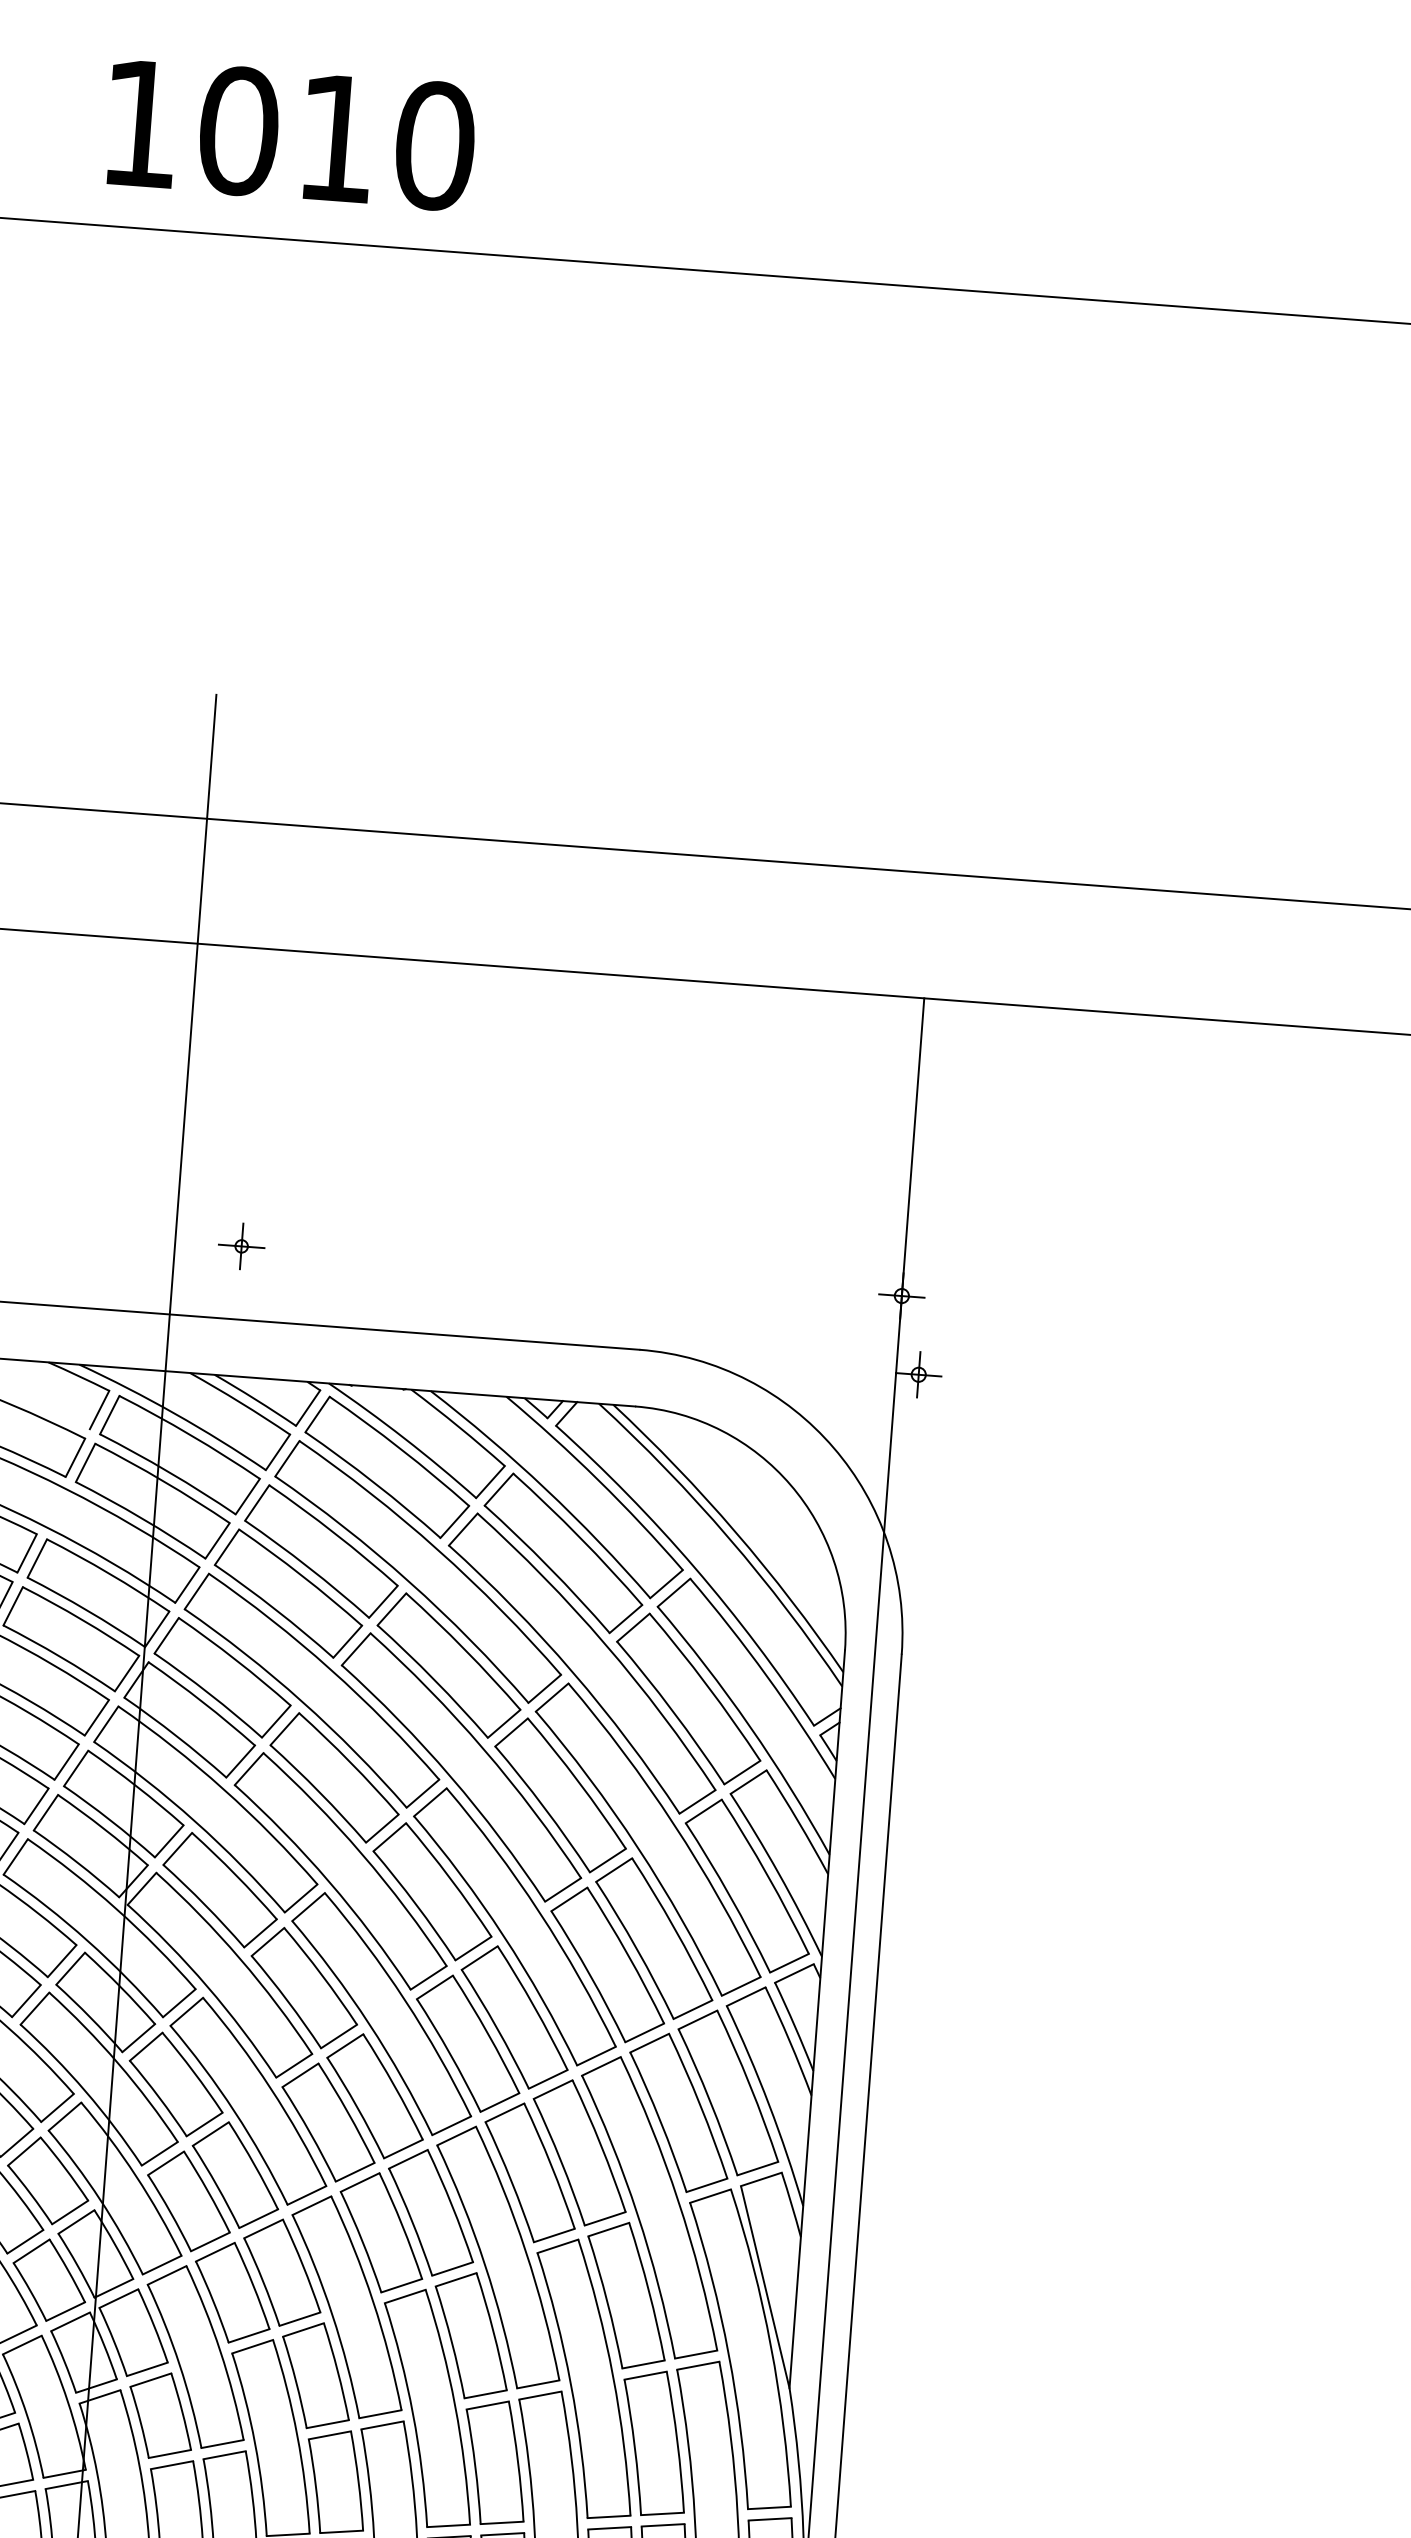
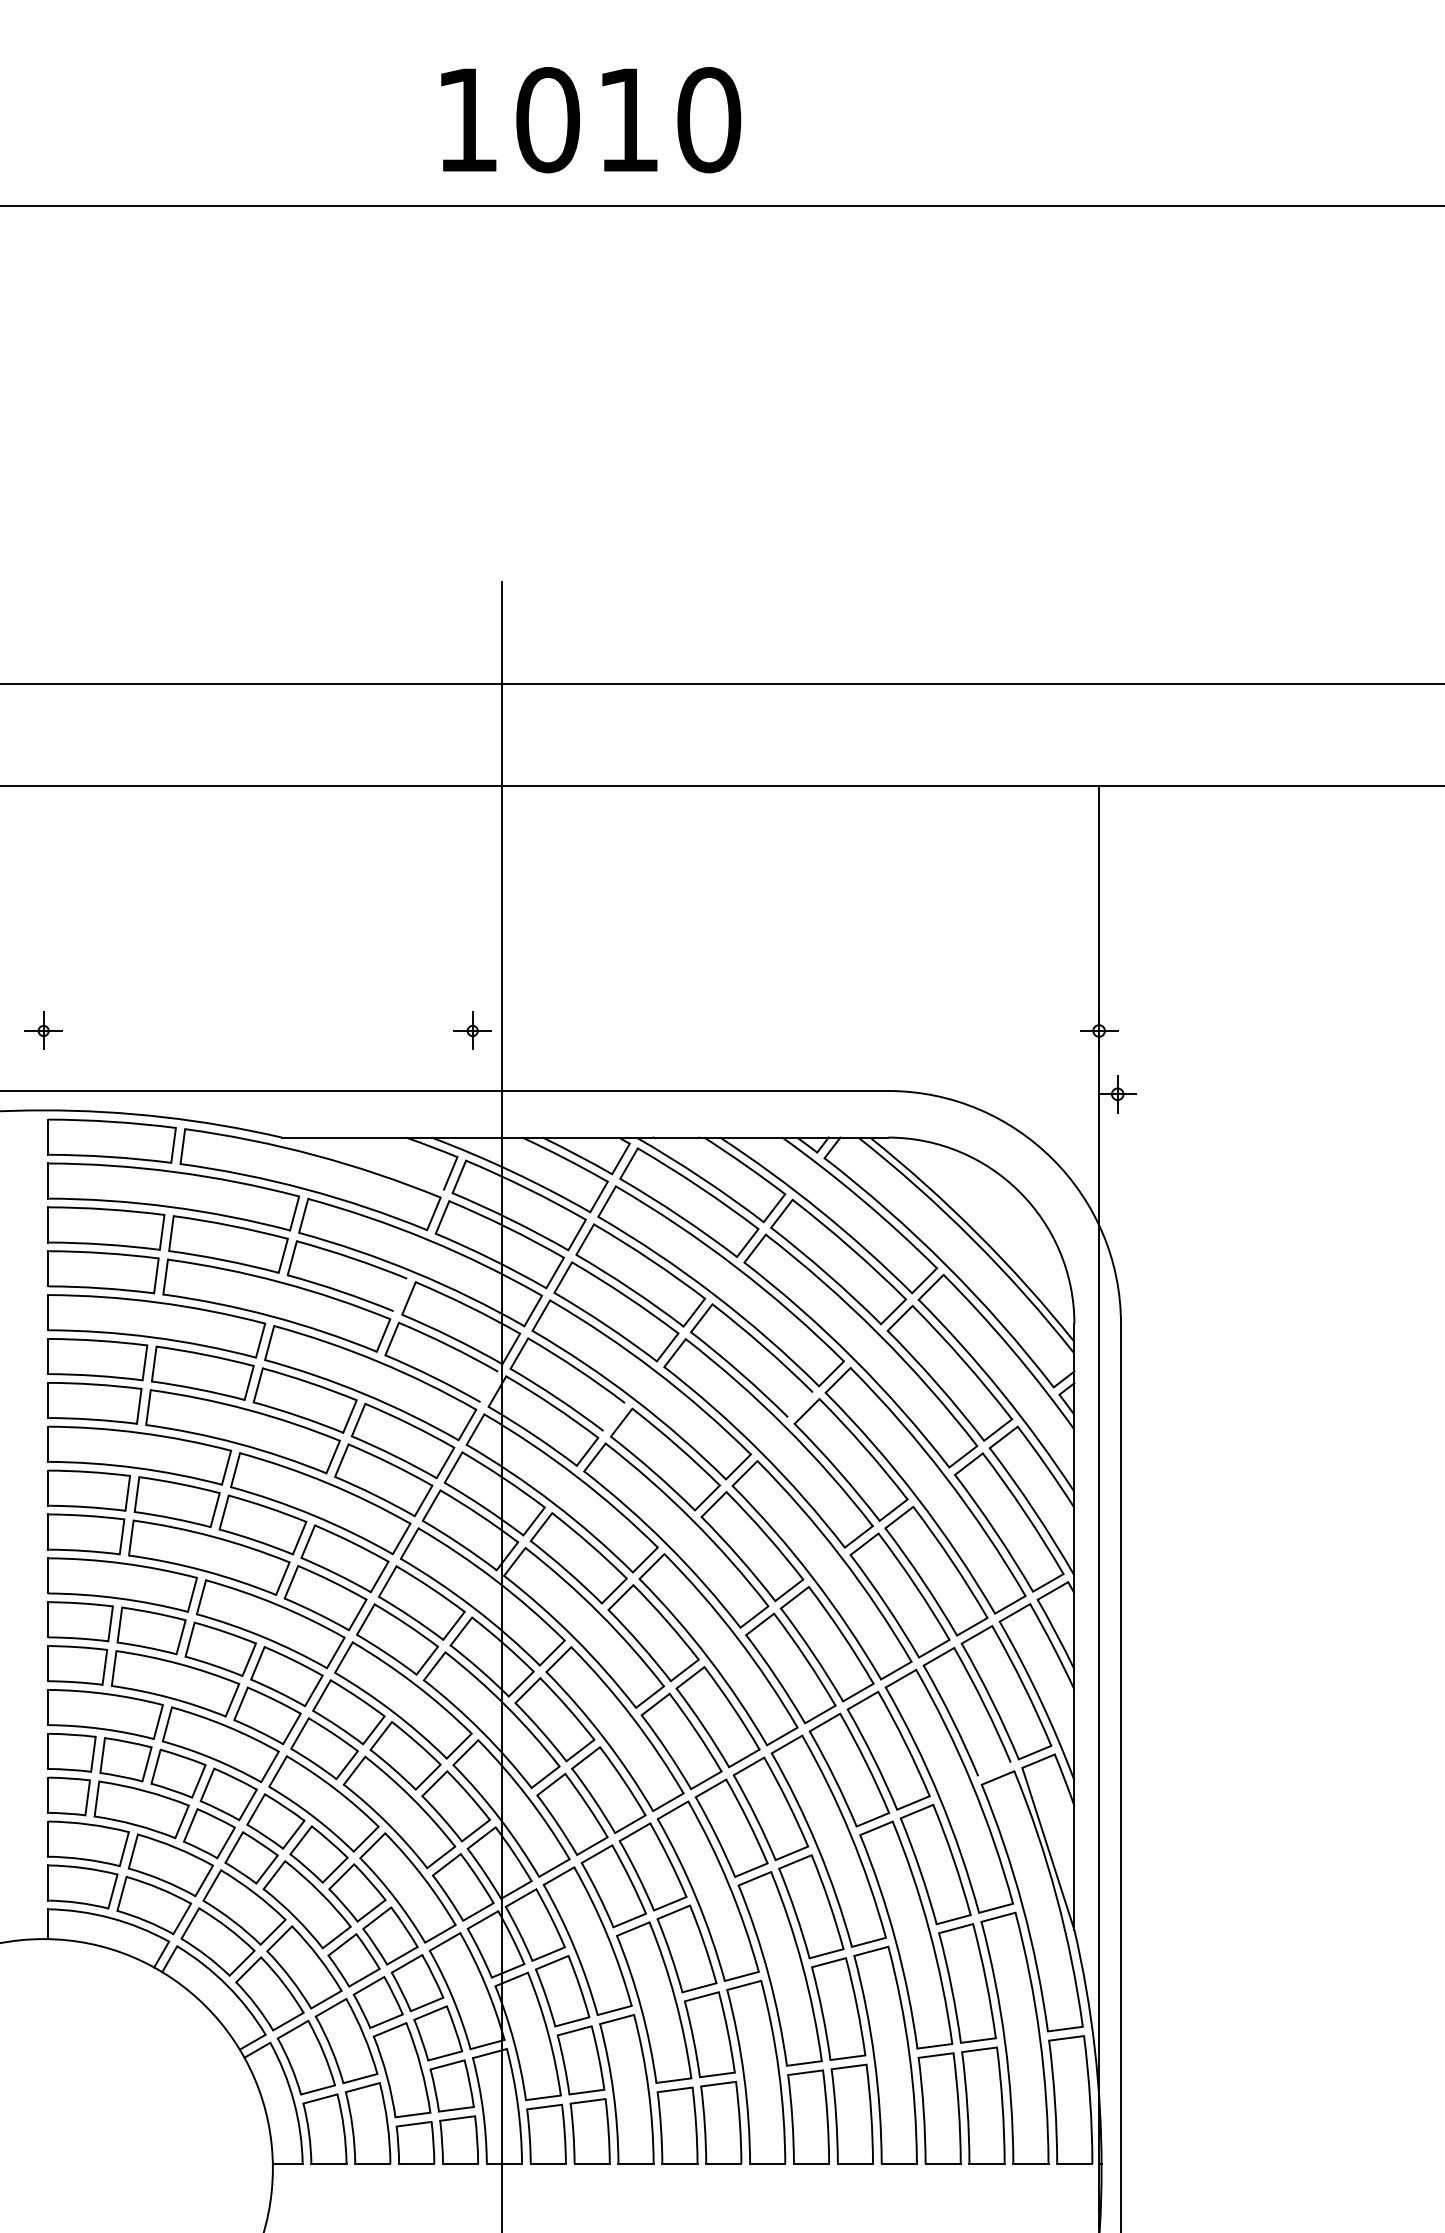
text: (291, 135) -> (591, 120), moved
part: (241, 1245) -> (472, 1030), moved
line: (27, 1552) -> (400, 1294), removed
line: (127, 1673) -> (489, 1386), removed
line: (275, 1720) -> (613, 1416), removed
line: (504, 1723) -> (800, 1404), removed
line: (706, 2185) -> (994, 1769), removed

